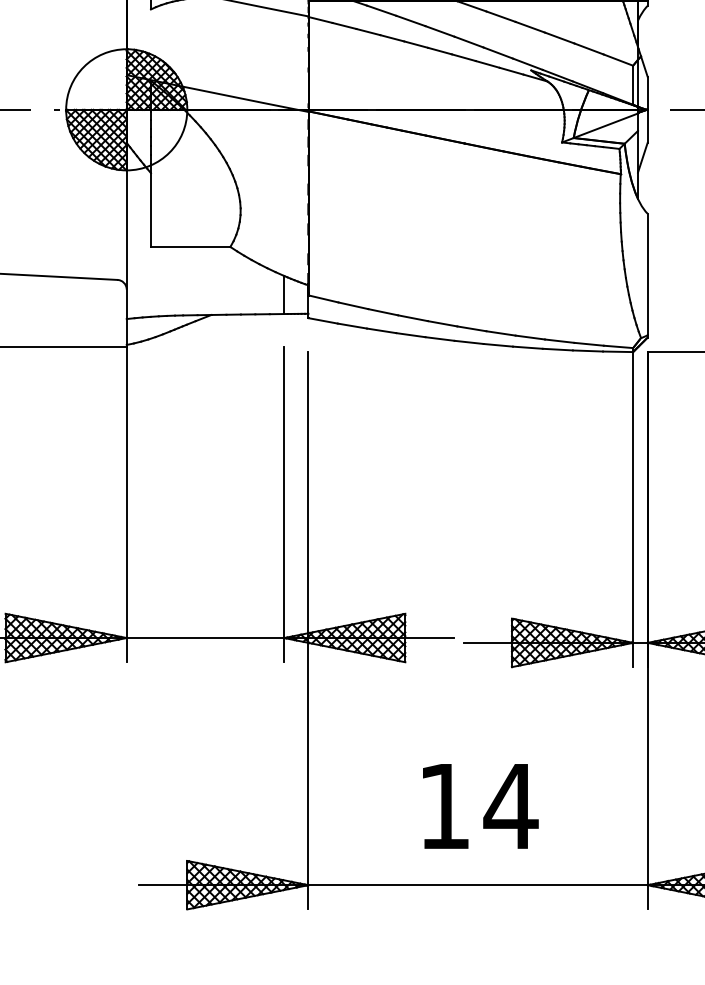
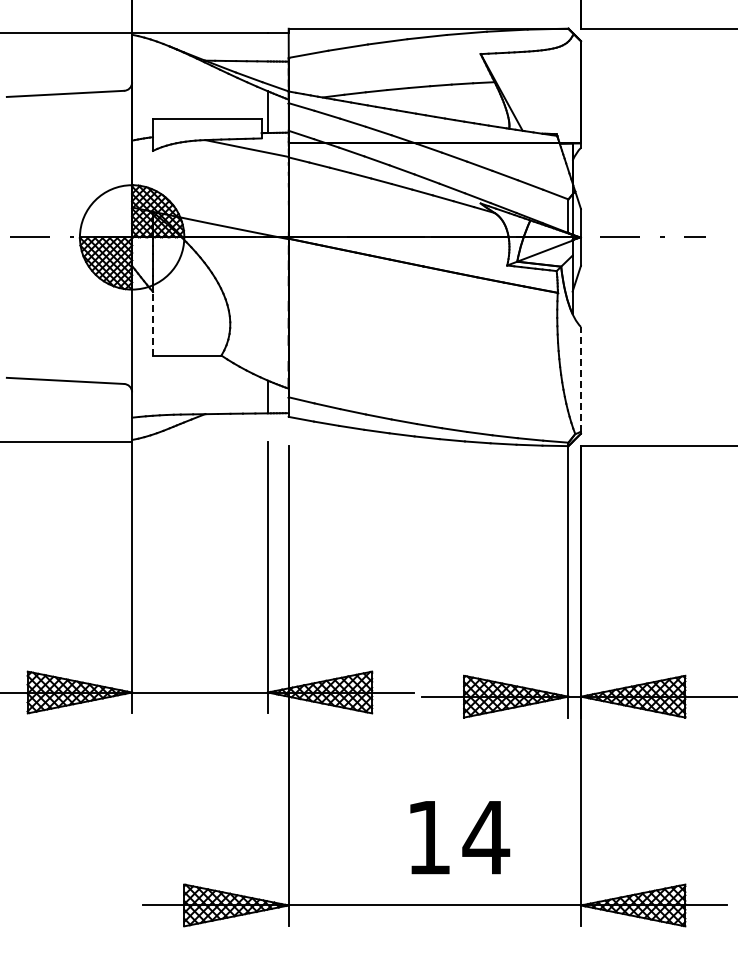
line: (151, 209) -> (153, 323), solid -> dashed
line: (647, 273) -> (580, 378), solid -> dashed
text: (481, 806) -> (460, 837), moved

